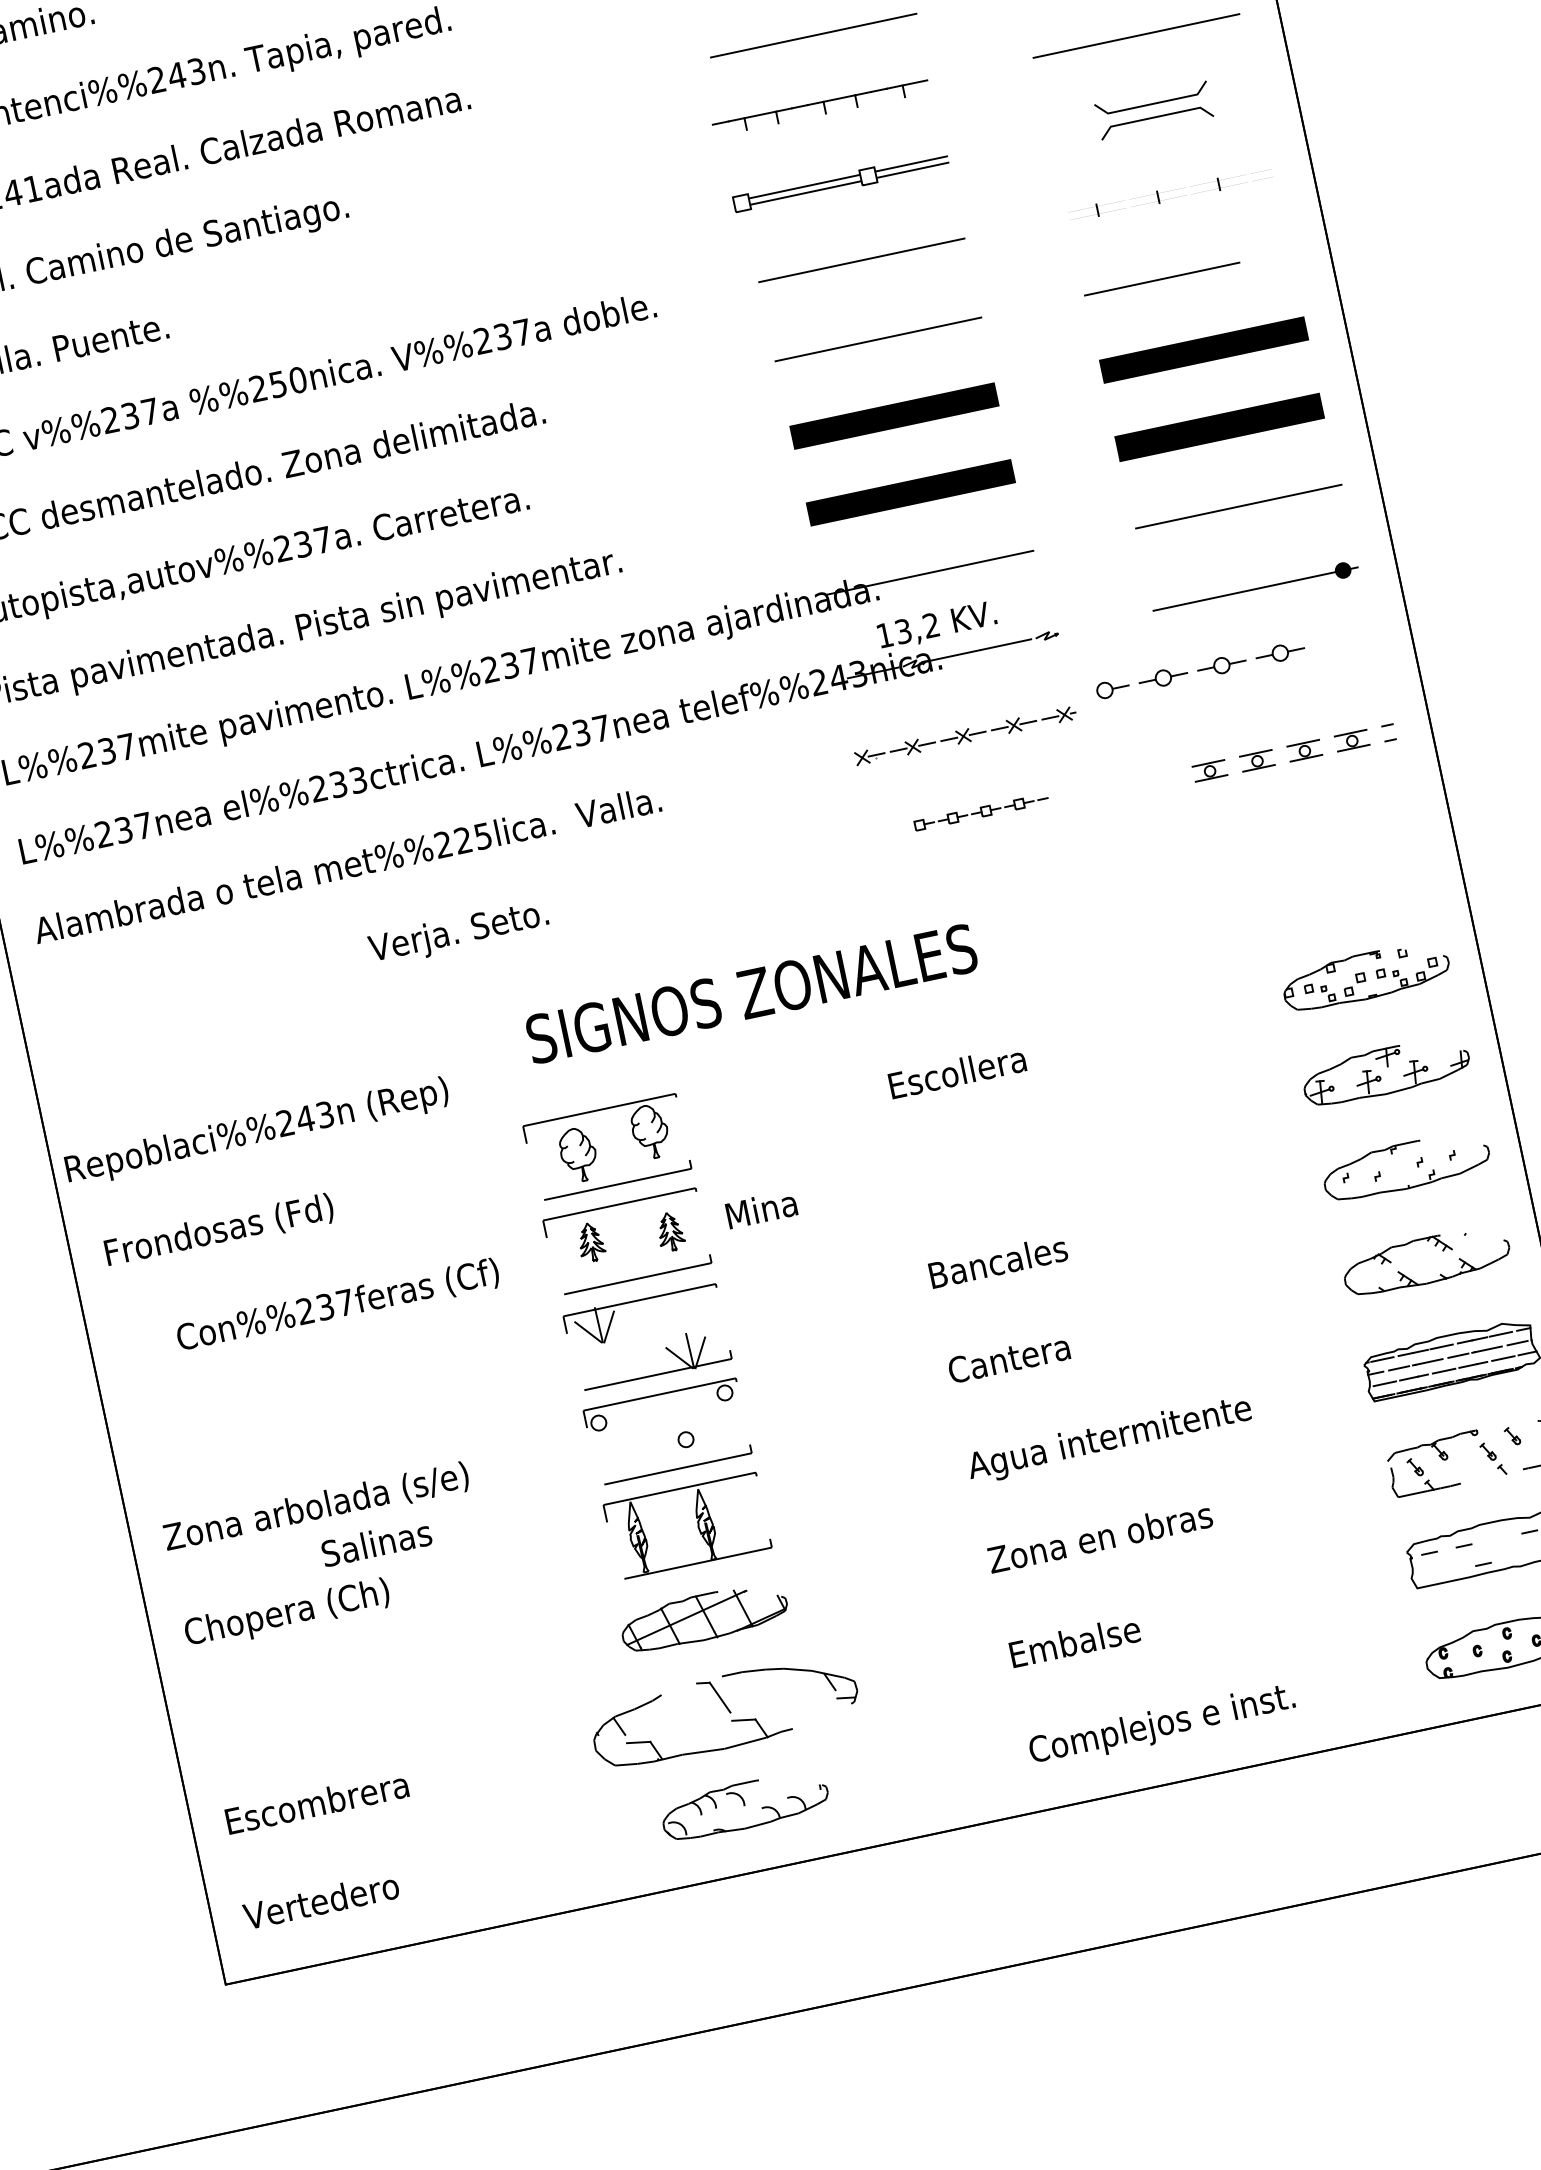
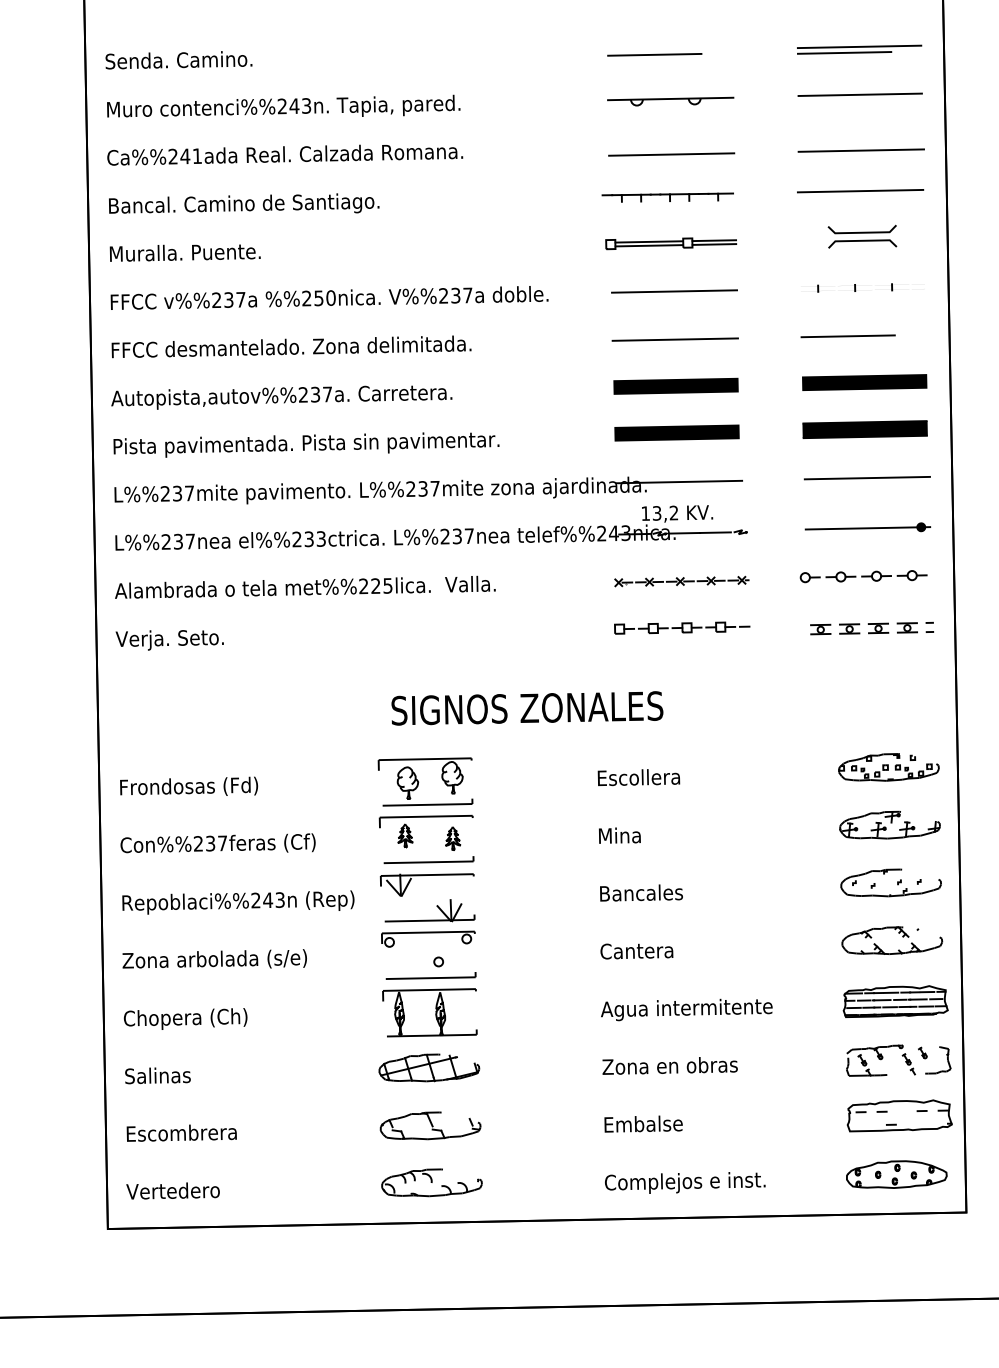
part: (1200, 670) -> (863, 576), moved
part: (981, 811) -> (682, 627), size x1.67
text: (458, 934) -> (169, 640), moved
text: (257, 1131) -> (238, 902), moved
text: (760, 1209) -> (619, 835), moved
text: (336, 1304) -> (217, 843), moved
text: (375, 1543) -> (157, 1075), moved
part: (724, 1711) -> (430, 1125), size x0.62

